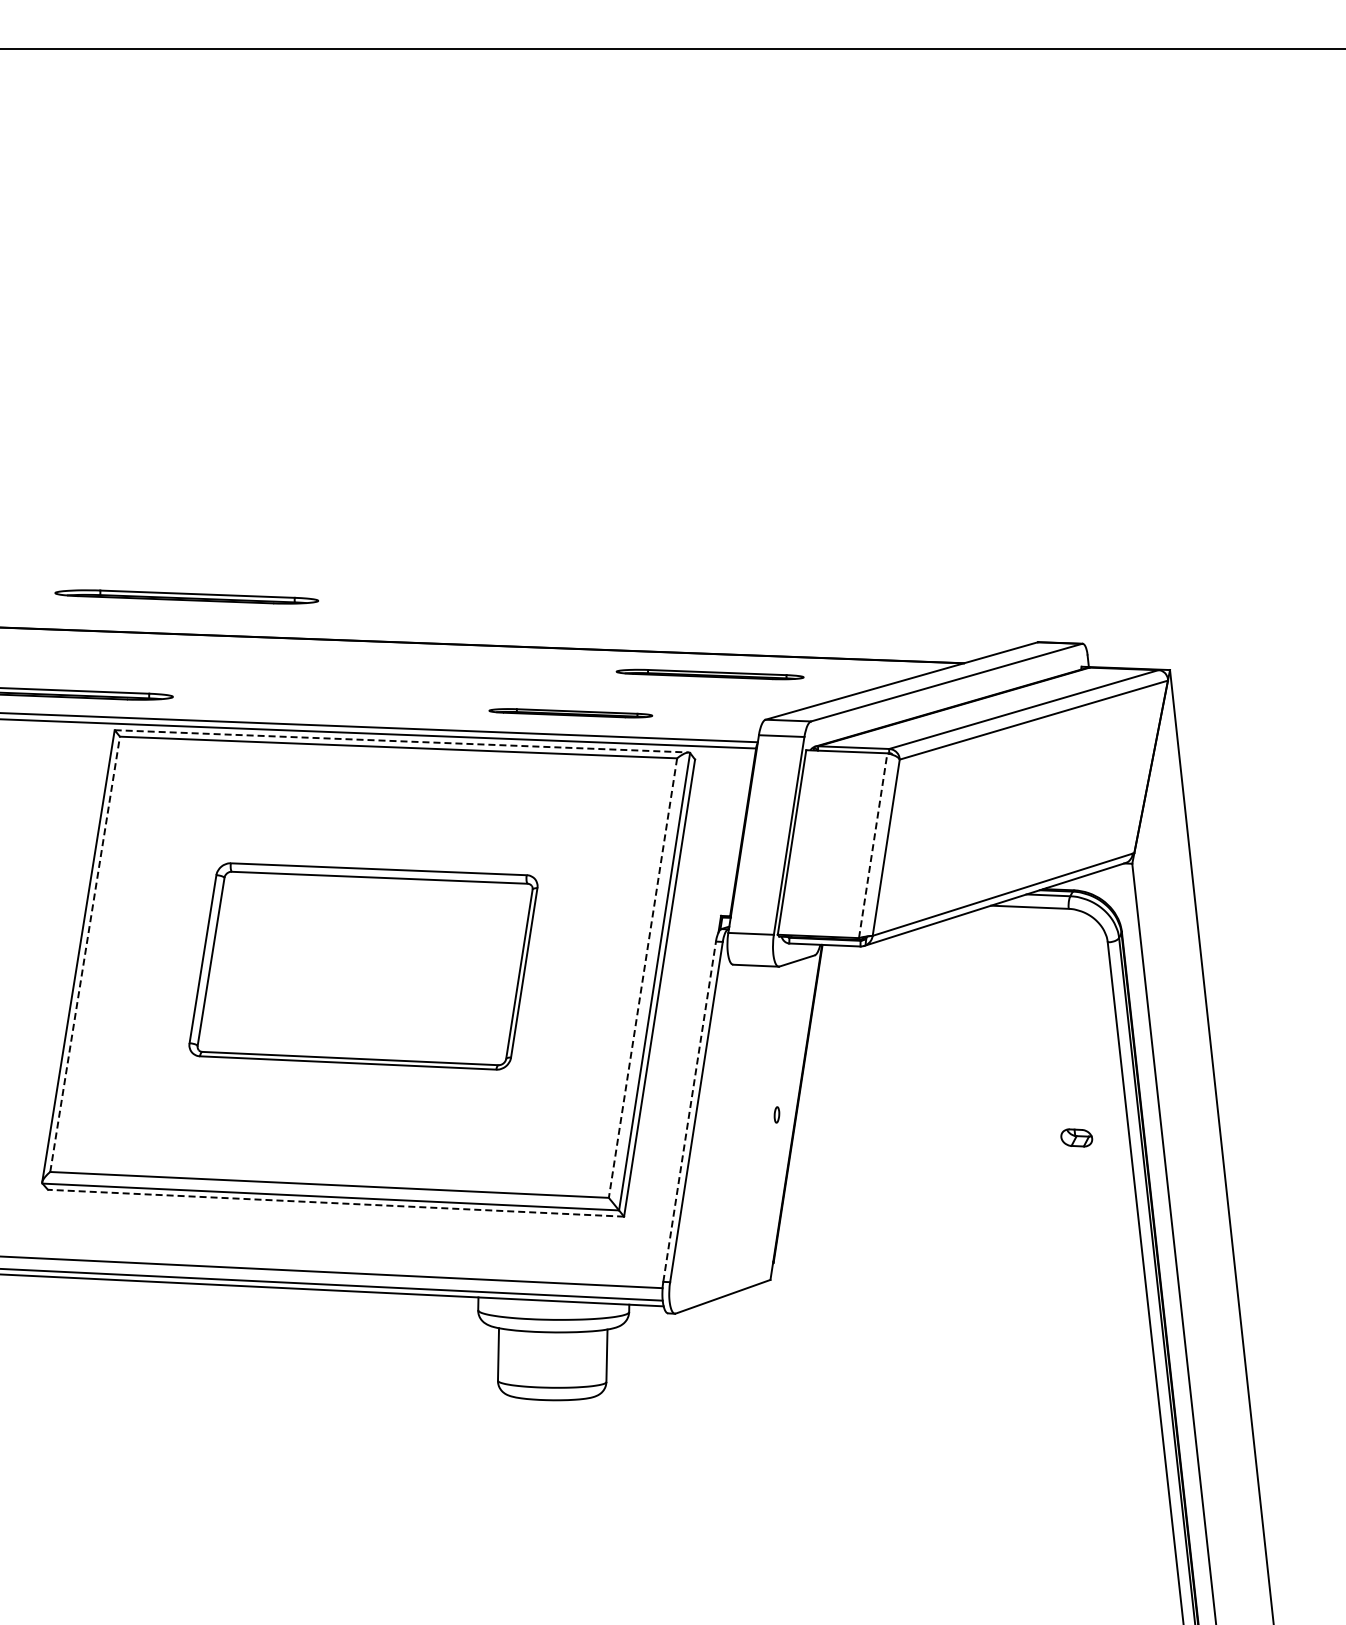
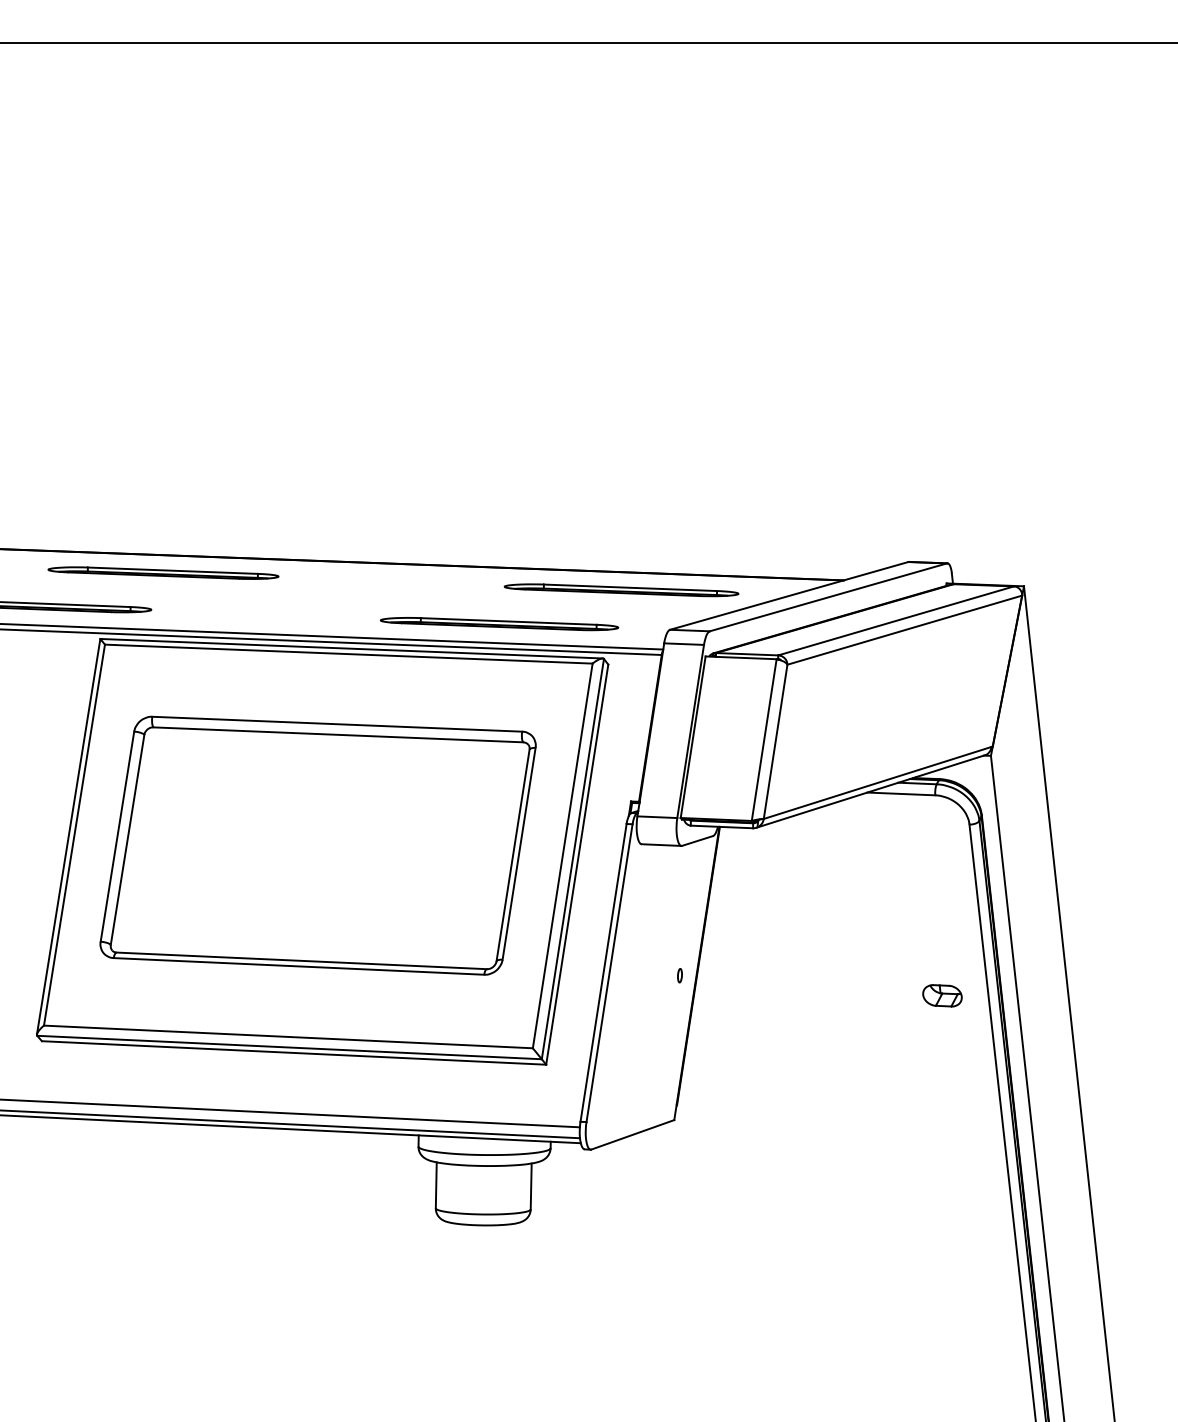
part: (186, 596) -> (163, 572), moved
part: (709, 674) -> (620, 590), size x1.43
part: (570, 713) -> (499, 624), size x1.67
line: (402, 741) -> (352, 648), dashed -> solid
line: (873, 845) -> (764, 739), dashed -> solid
line: (85, 953) -> (74, 834), dashed -> solid
part: (363, 966) -> (318, 845), size x1.43
line: (642, 978) -> (562, 856), dashed -> solid
line: (689, 1111) -> (603, 972), dashed -> solid
part: (1076, 1137) -> (942, 995), size x1.43
line: (335, 1203) -> (293, 1053), dashed -> solid

